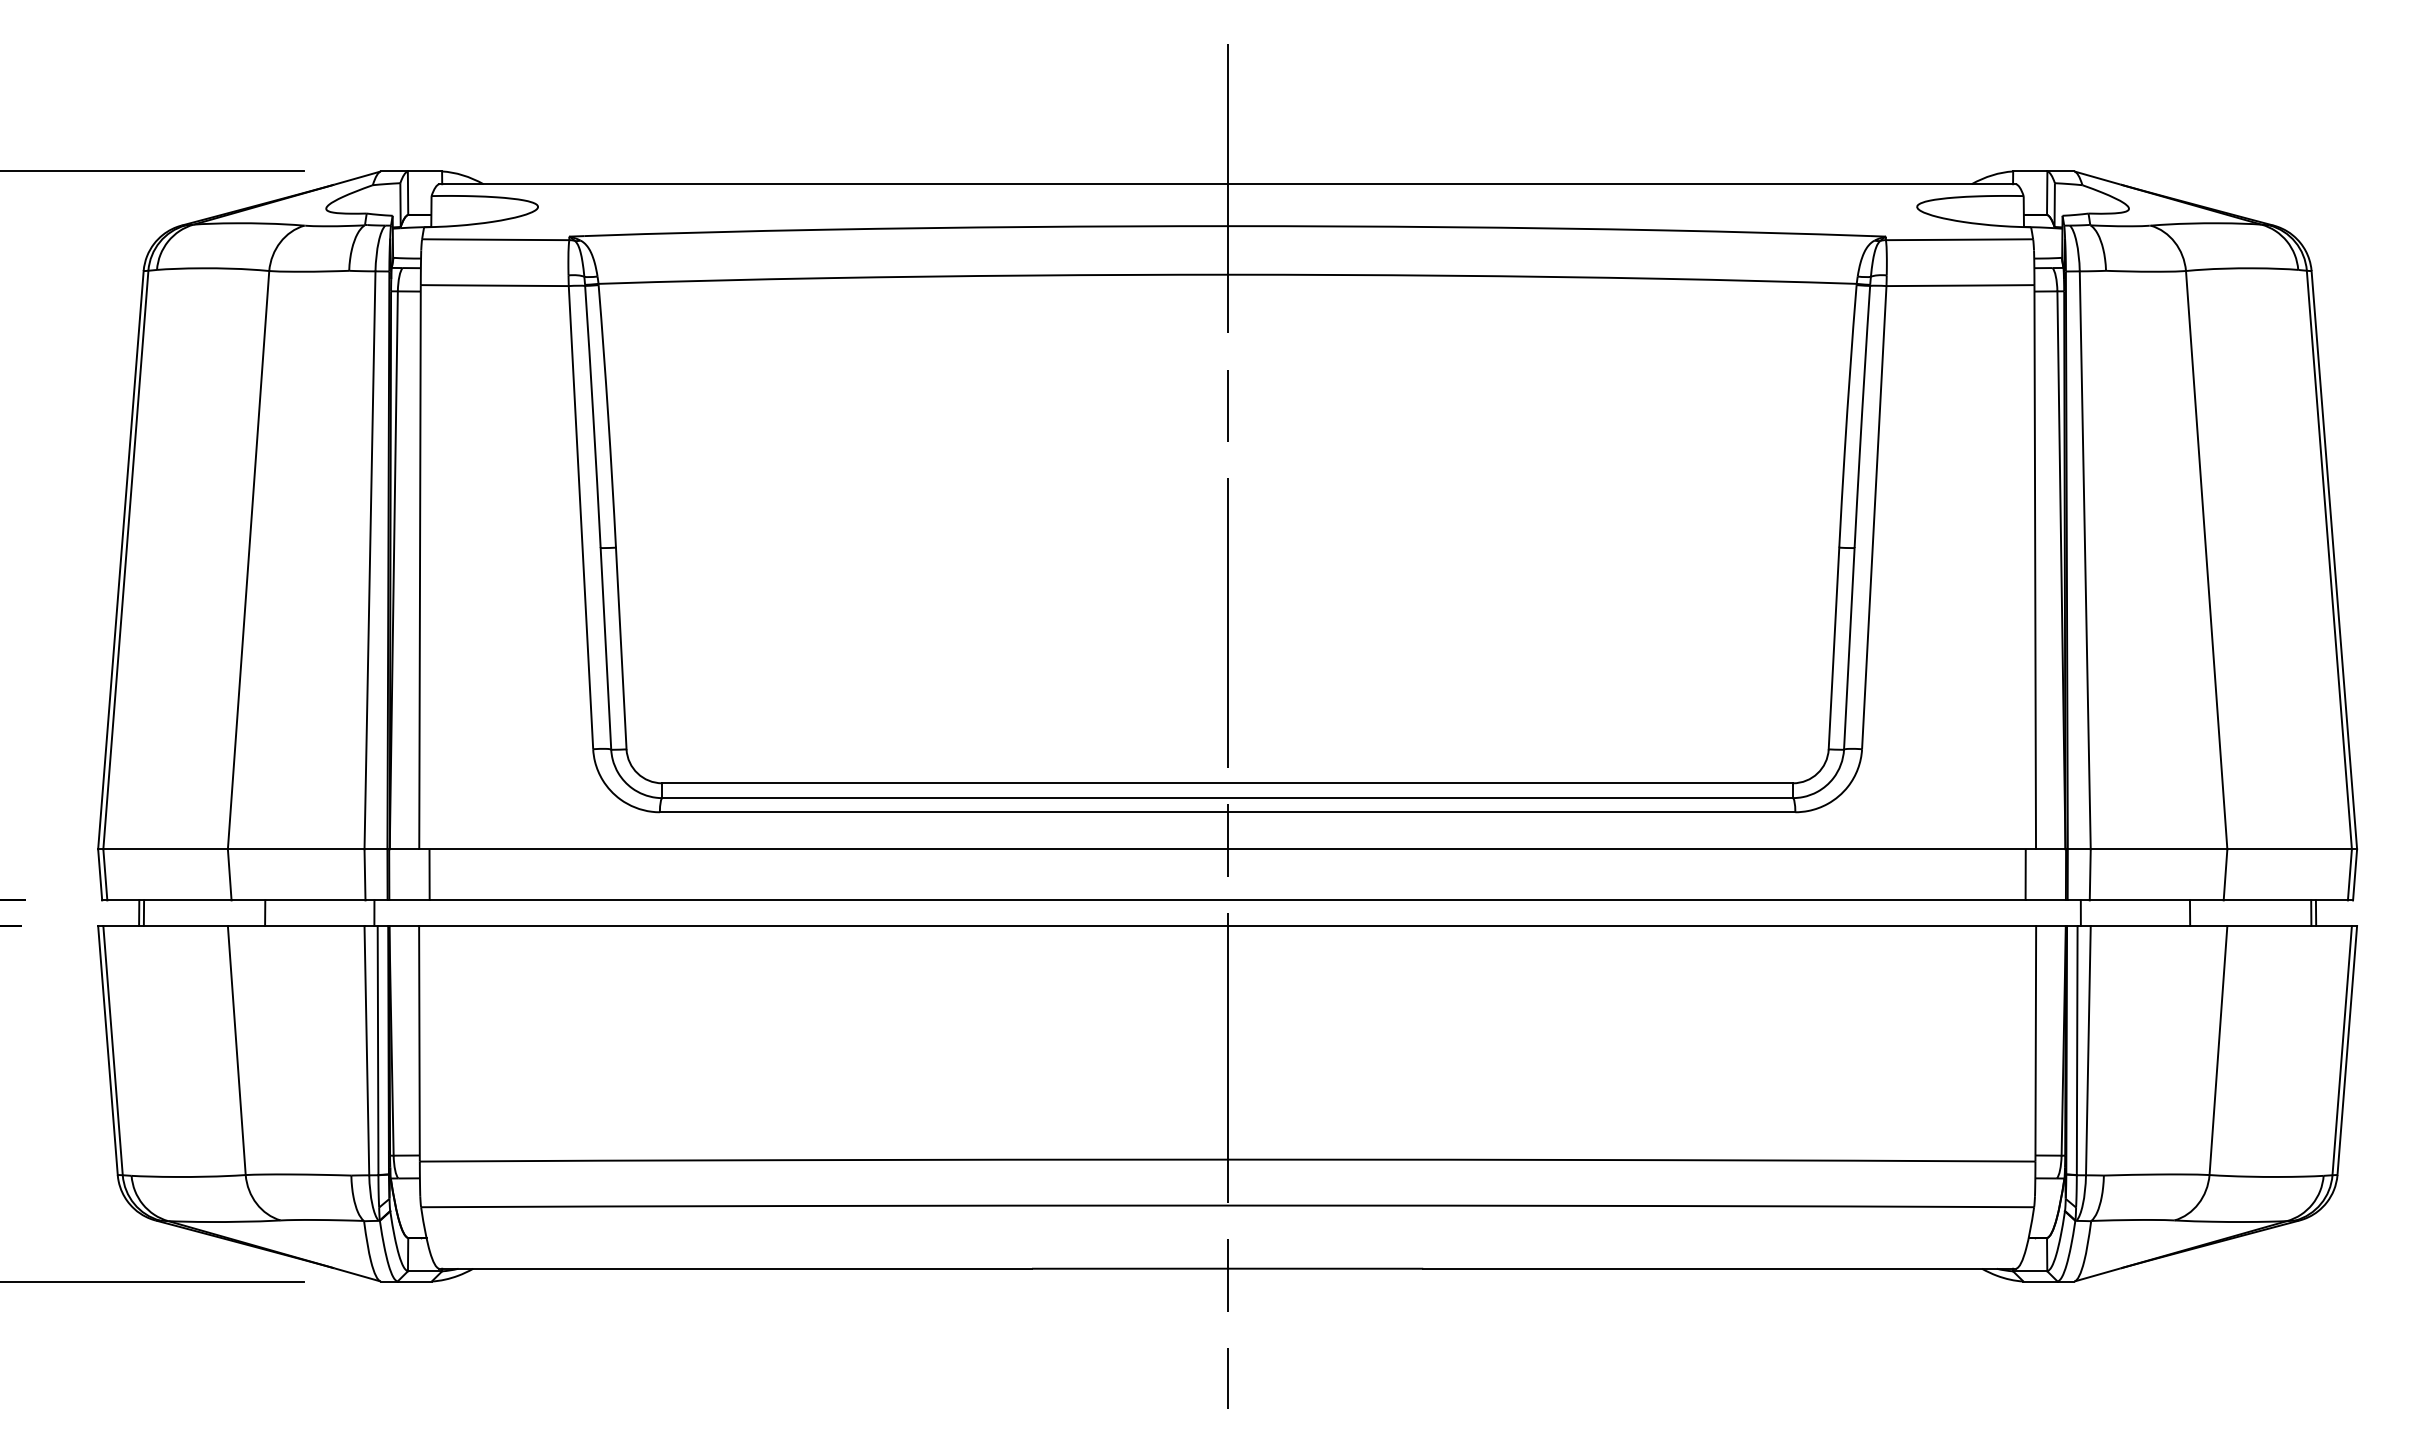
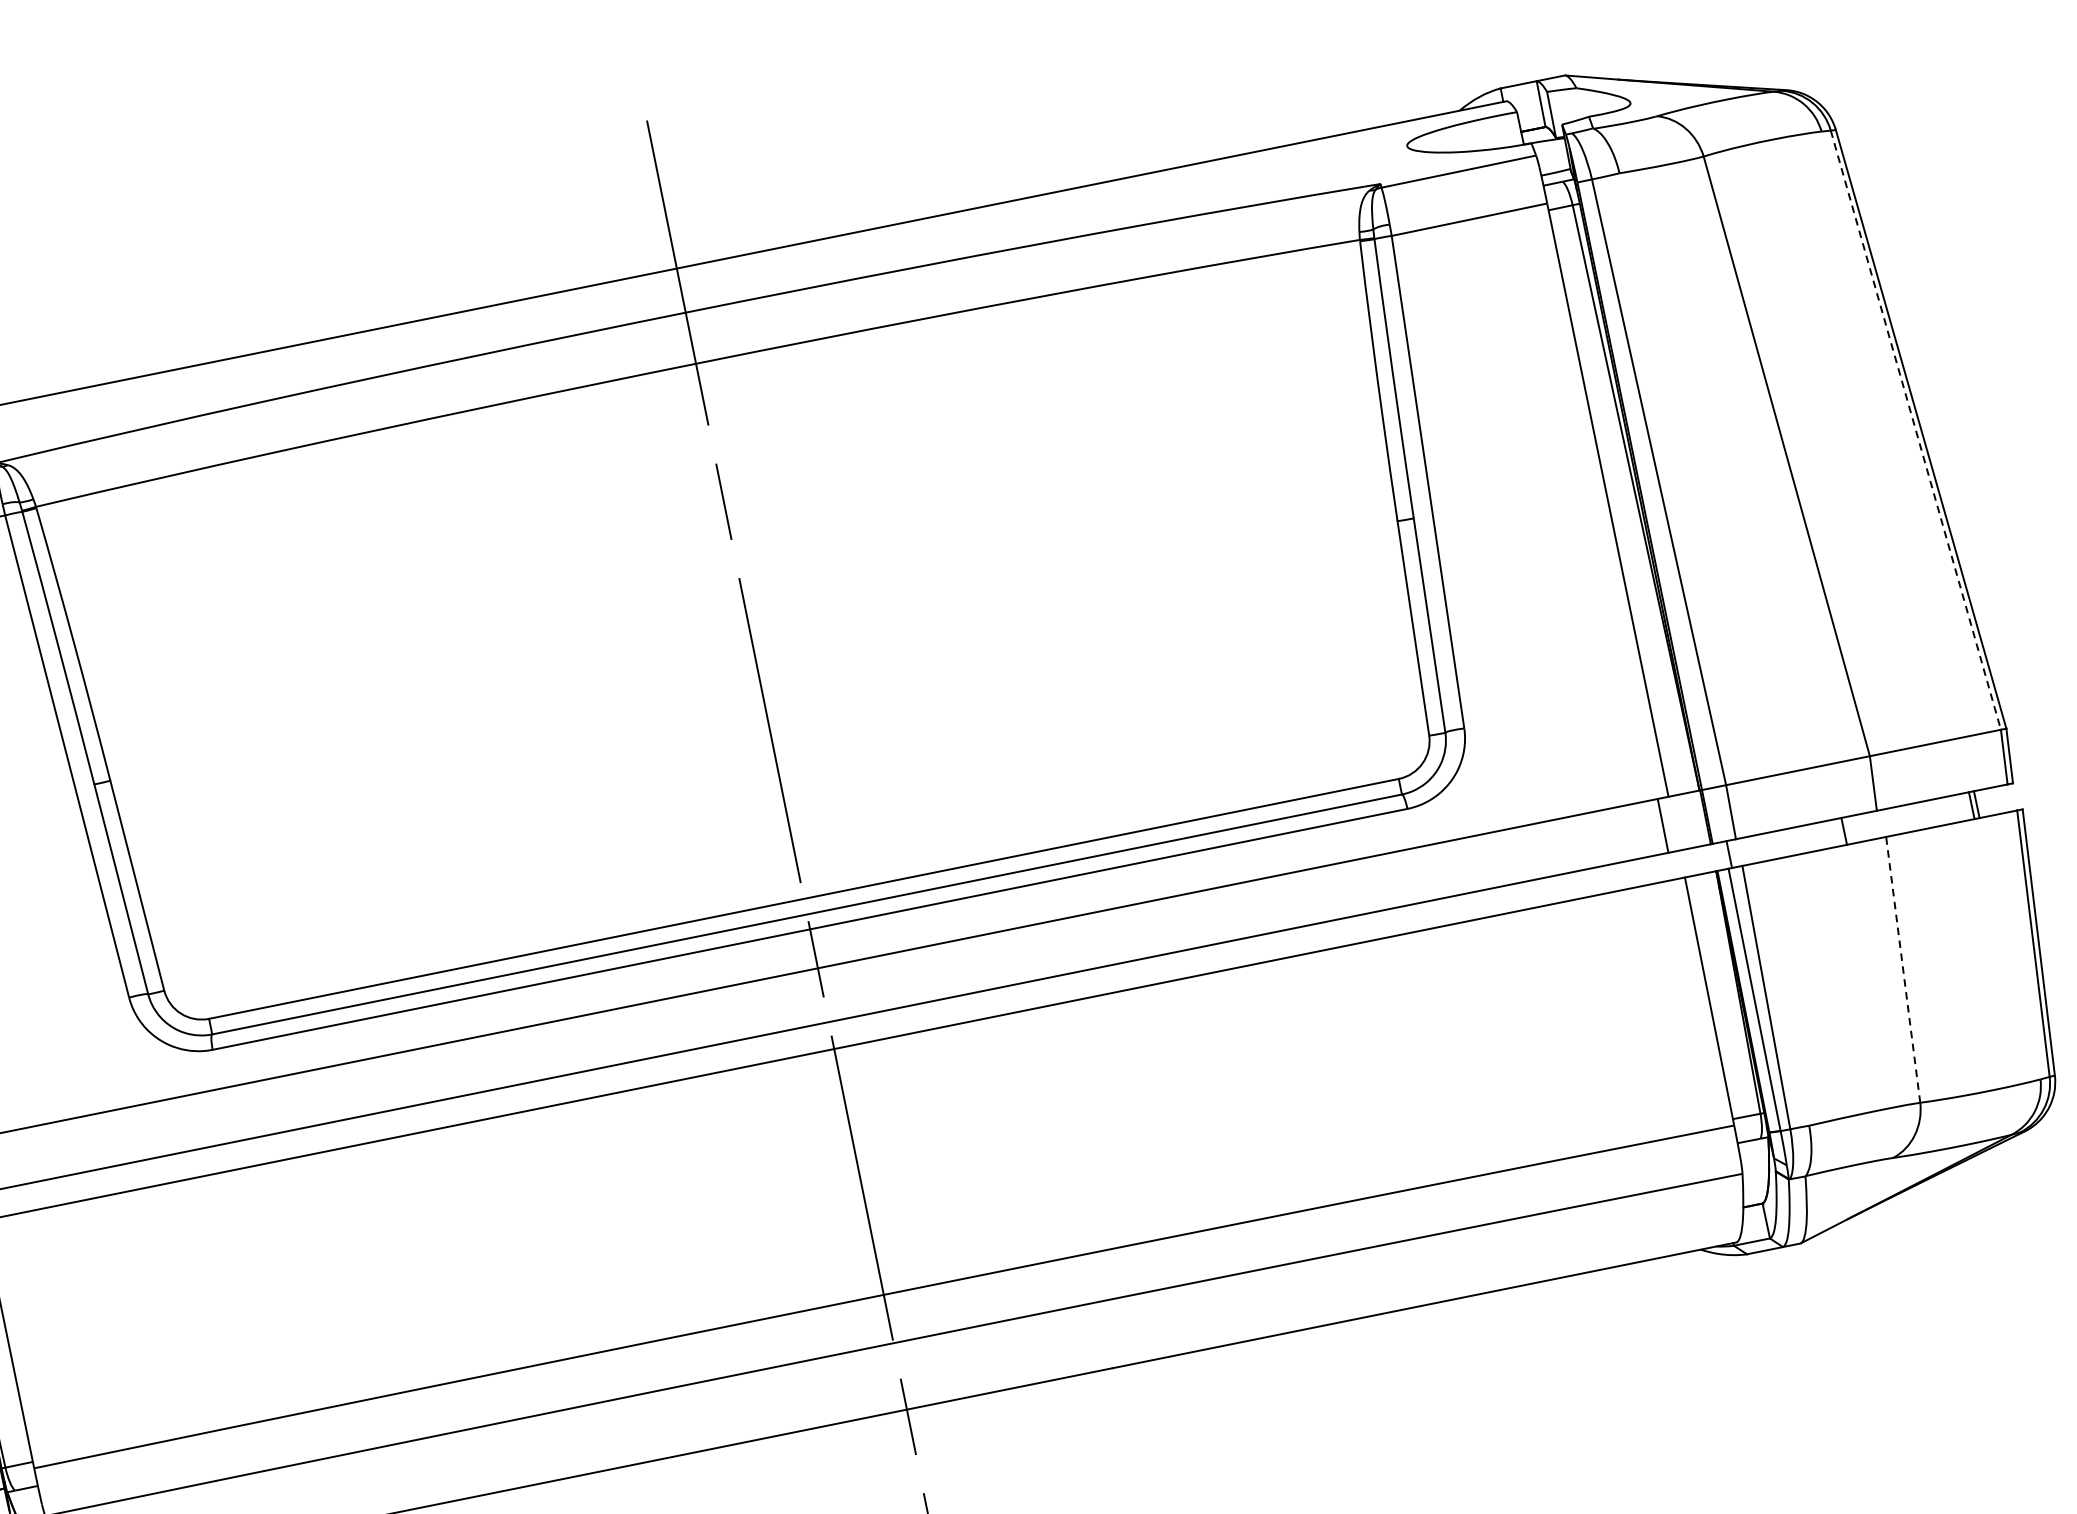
line: (2329, 560) -> (1916, 430), solid -> dashed
line: (2218, 1050) -> (1903, 969), solid -> dashed

